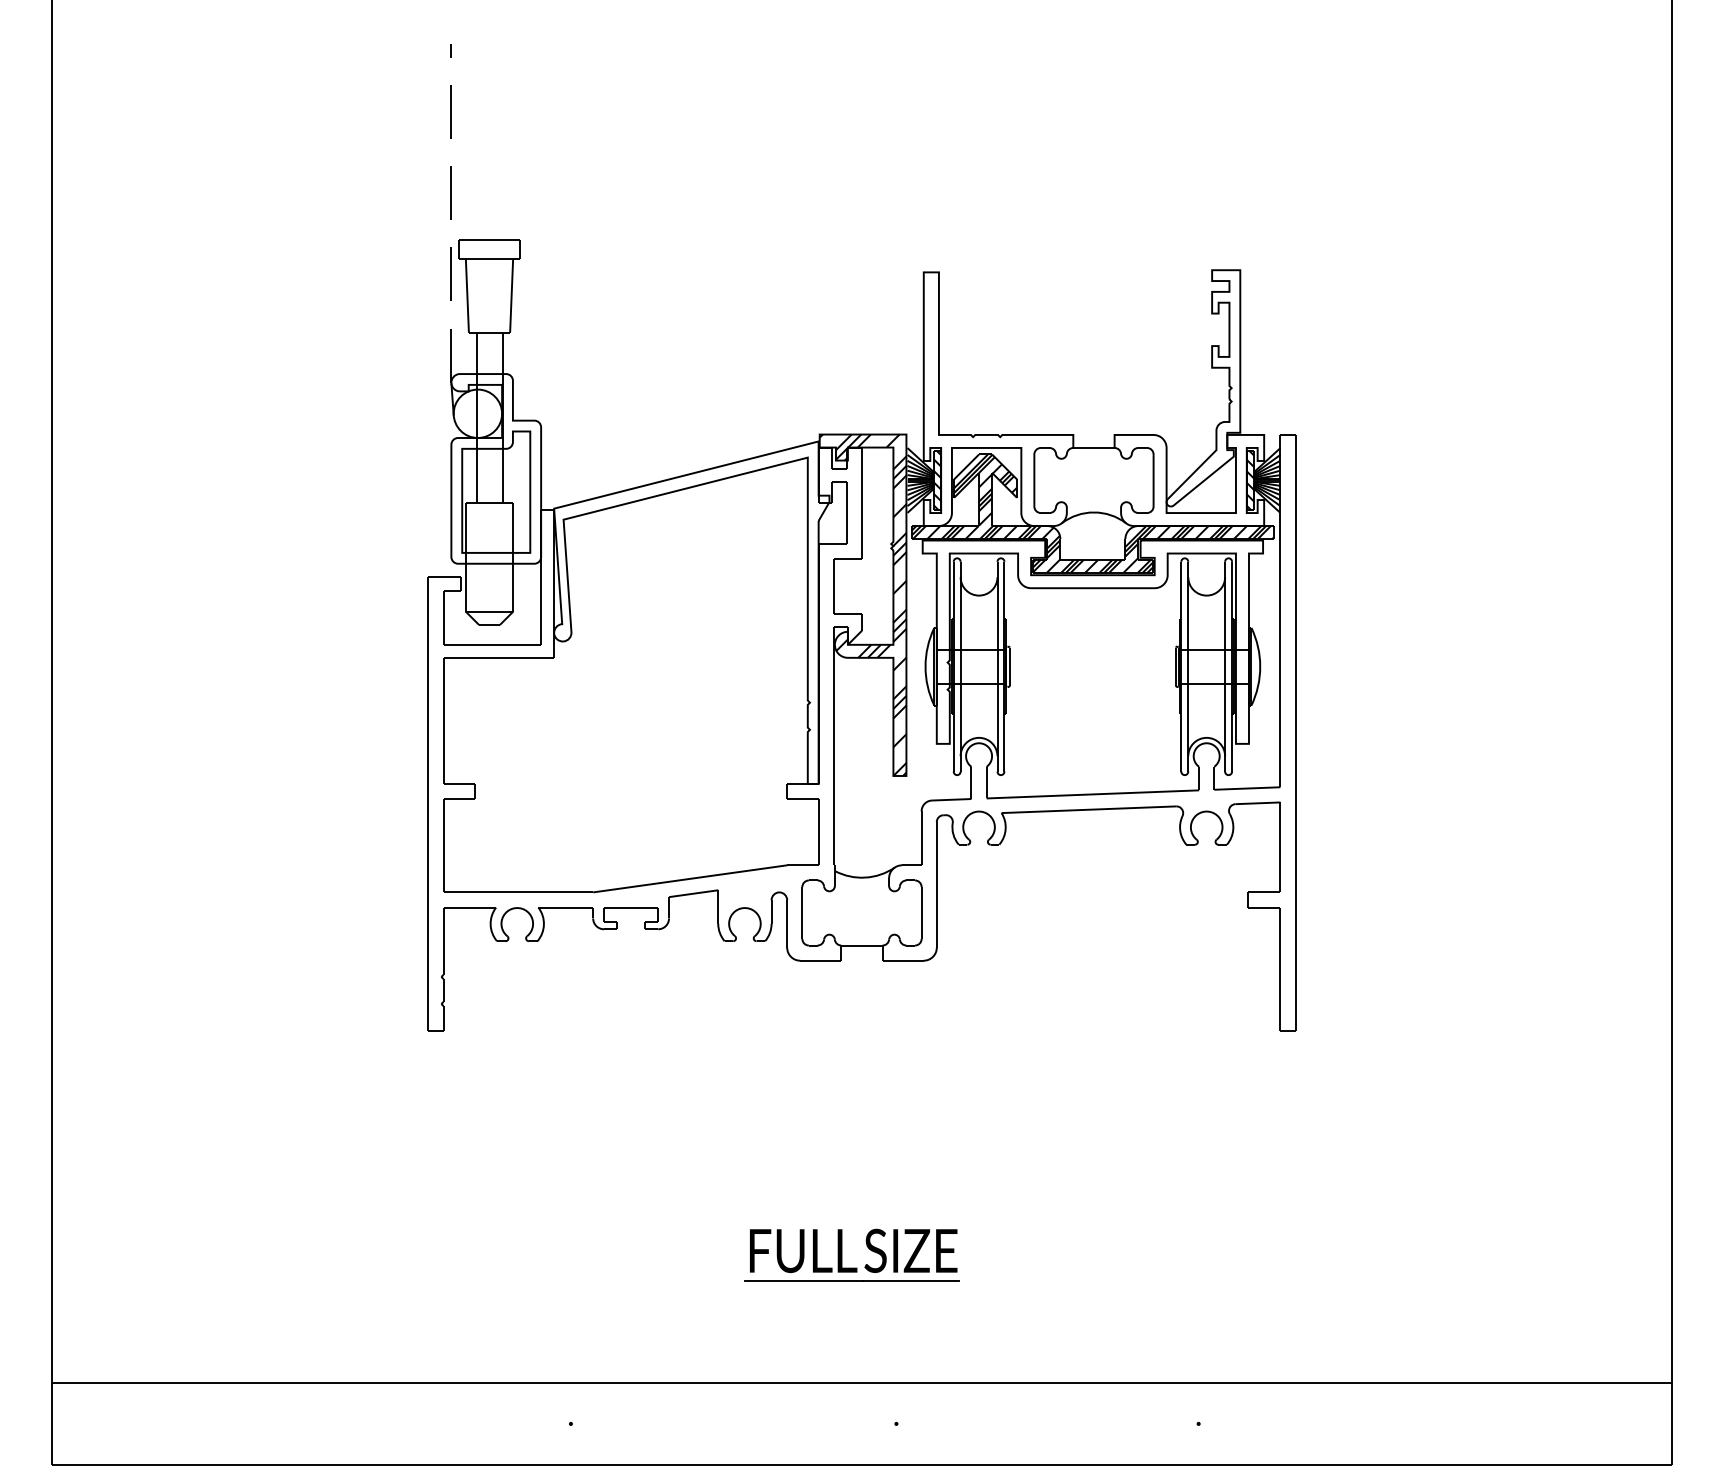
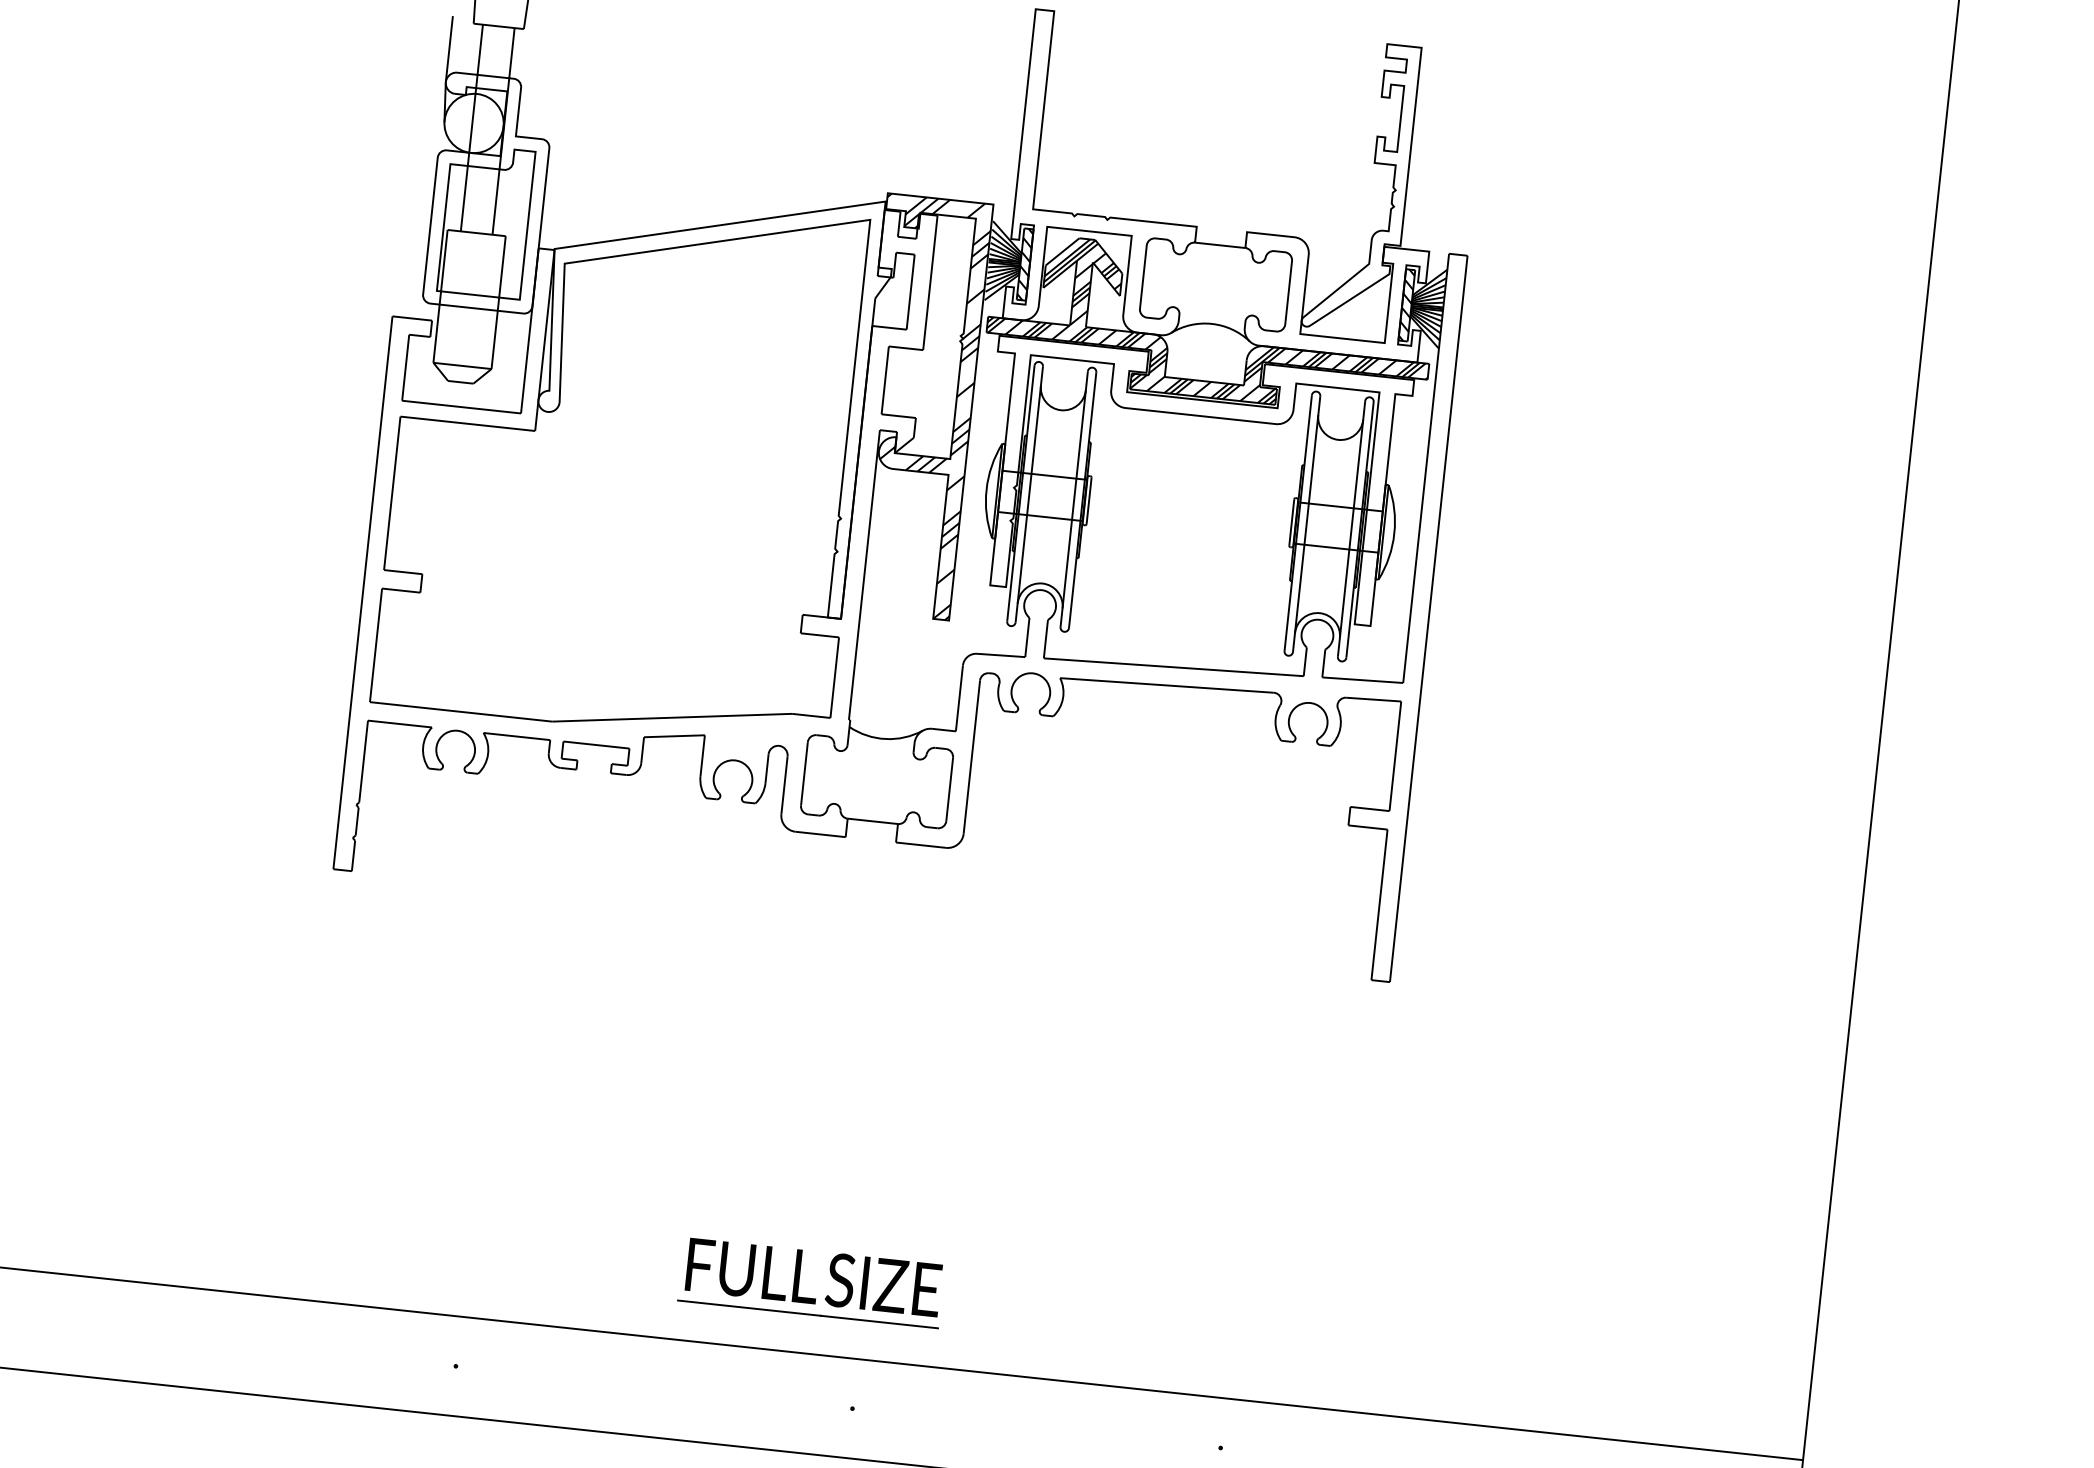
part: (842, 1254) -> (799, 1280), moved

